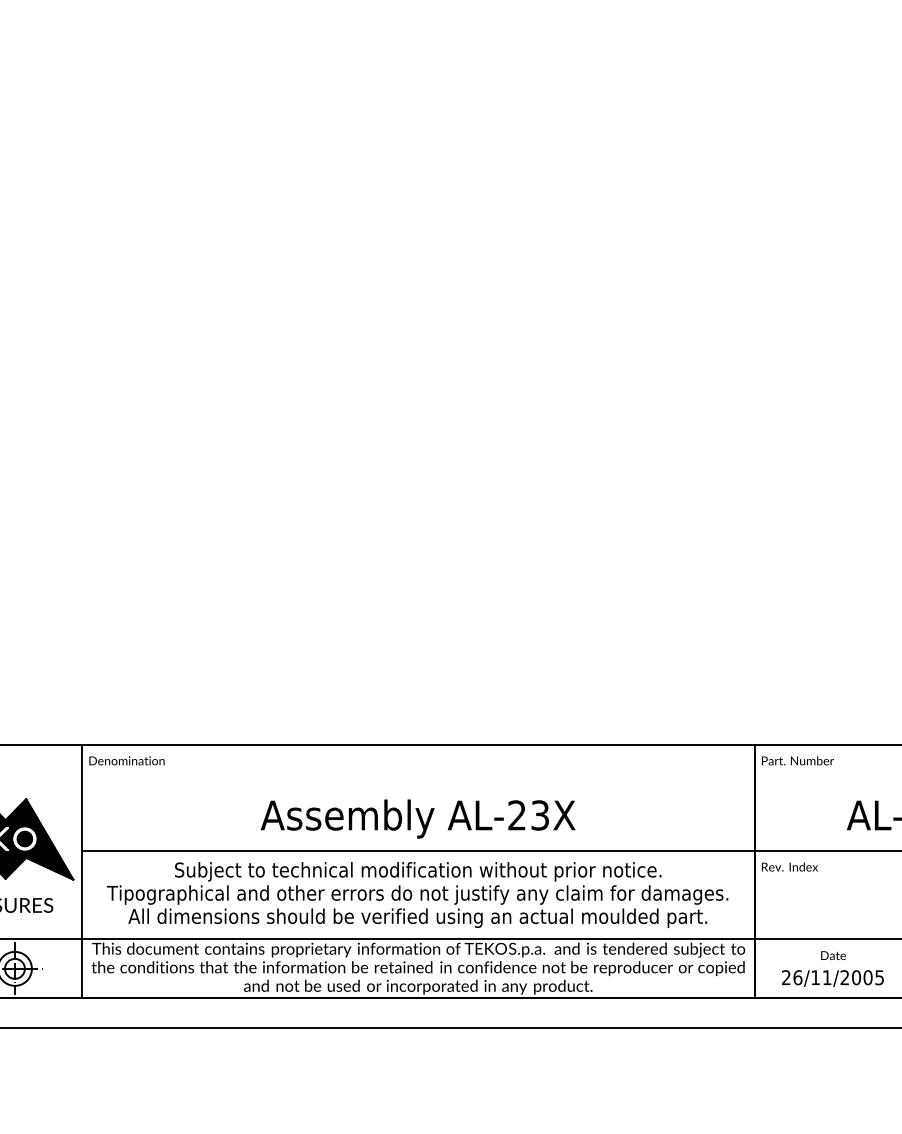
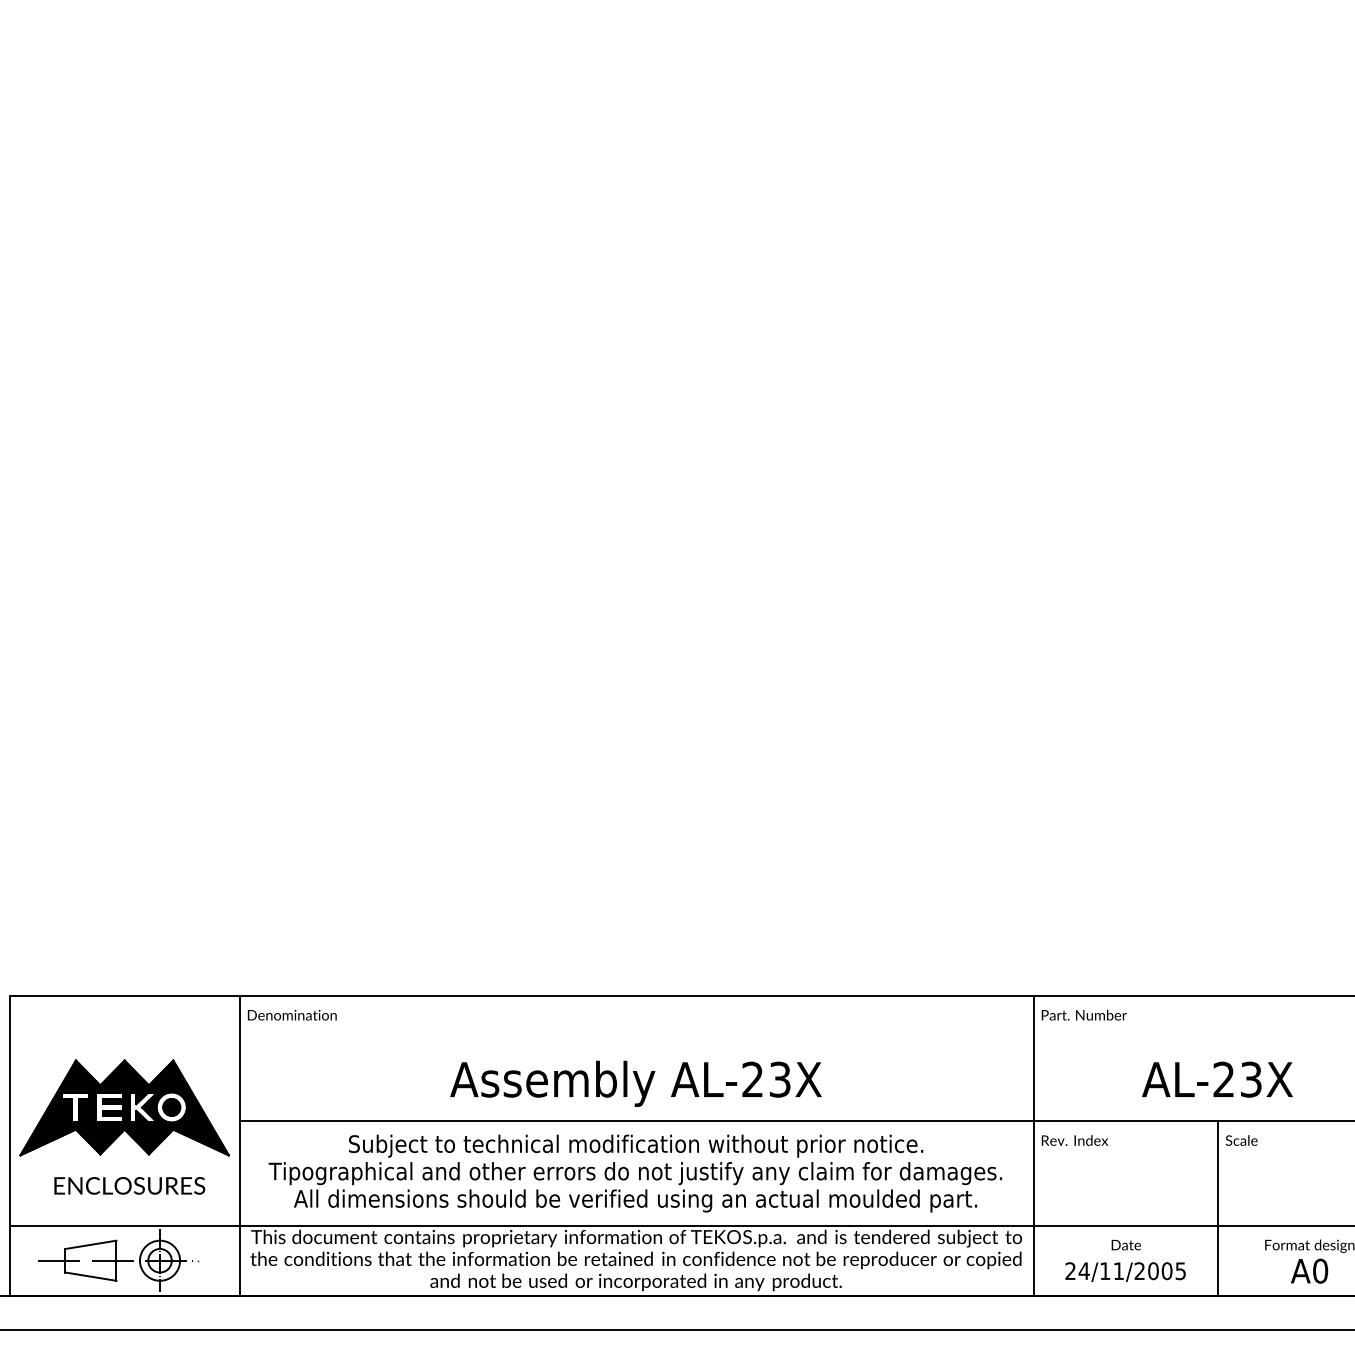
text: (797, 977) -> (1083, 1271), 26/11/2005 -> 24/11/2005

